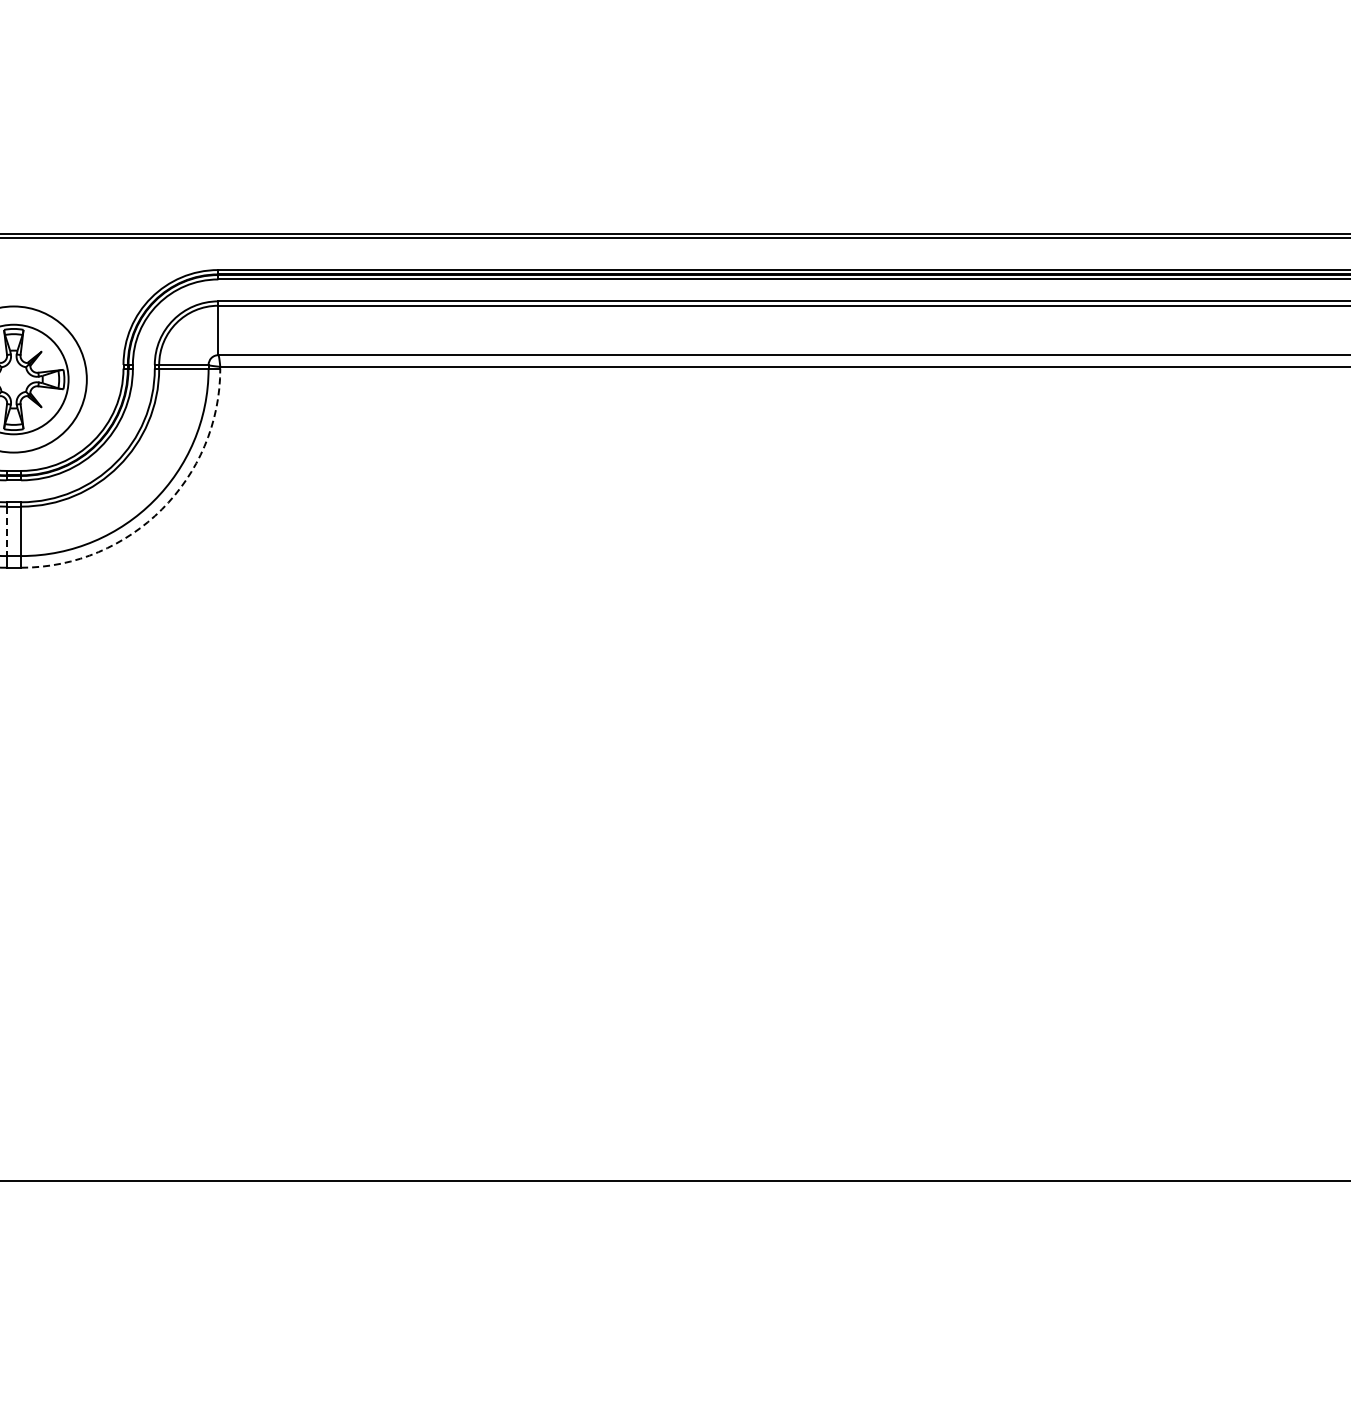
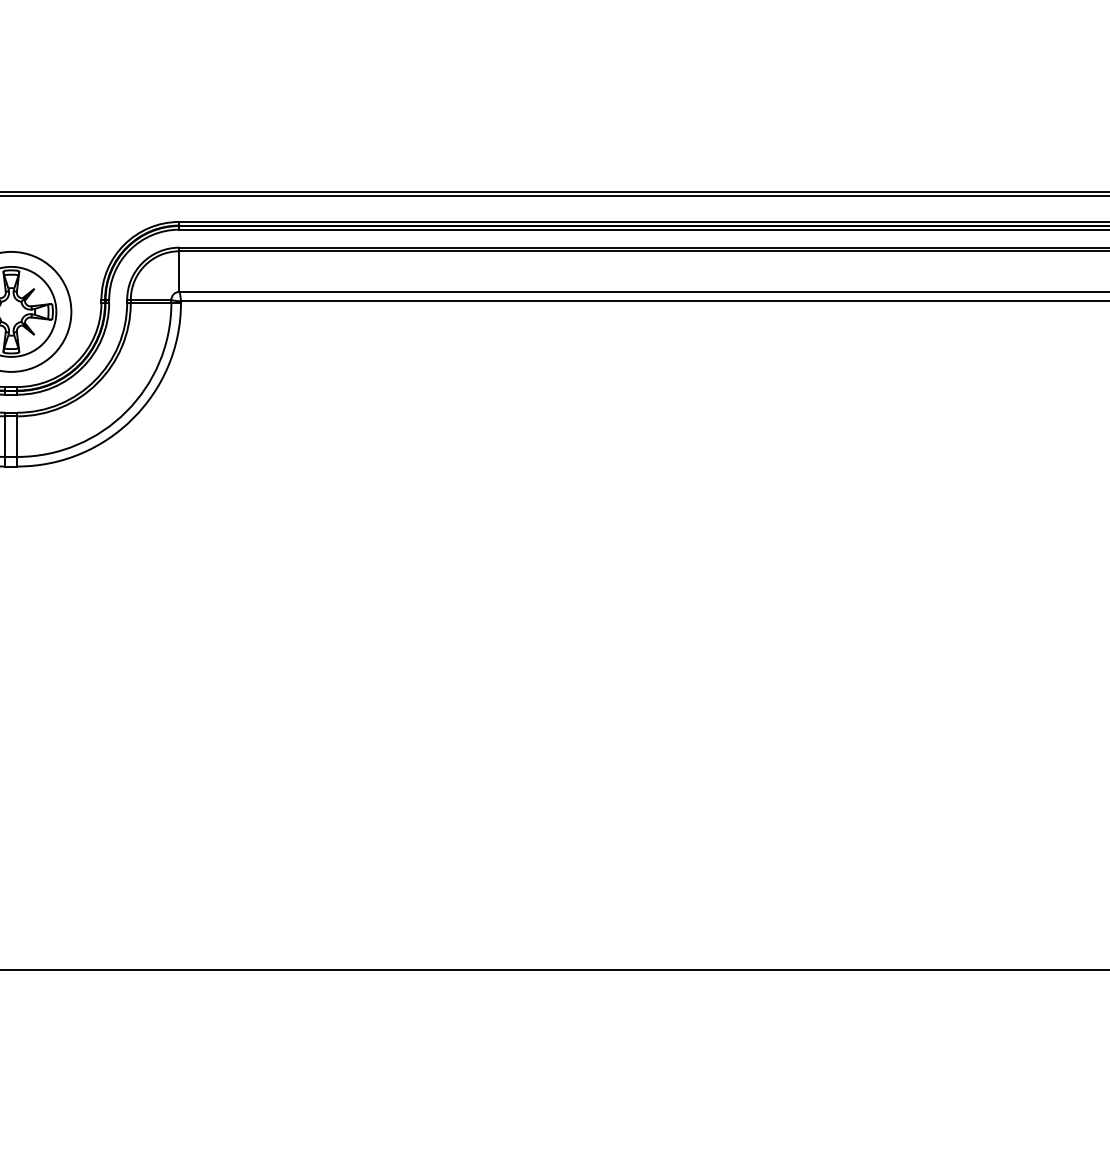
arc: (161, 509) -> (132, 418), dashed -> solid
line: (6, 531) -> (5, 436), dashed -> solid

